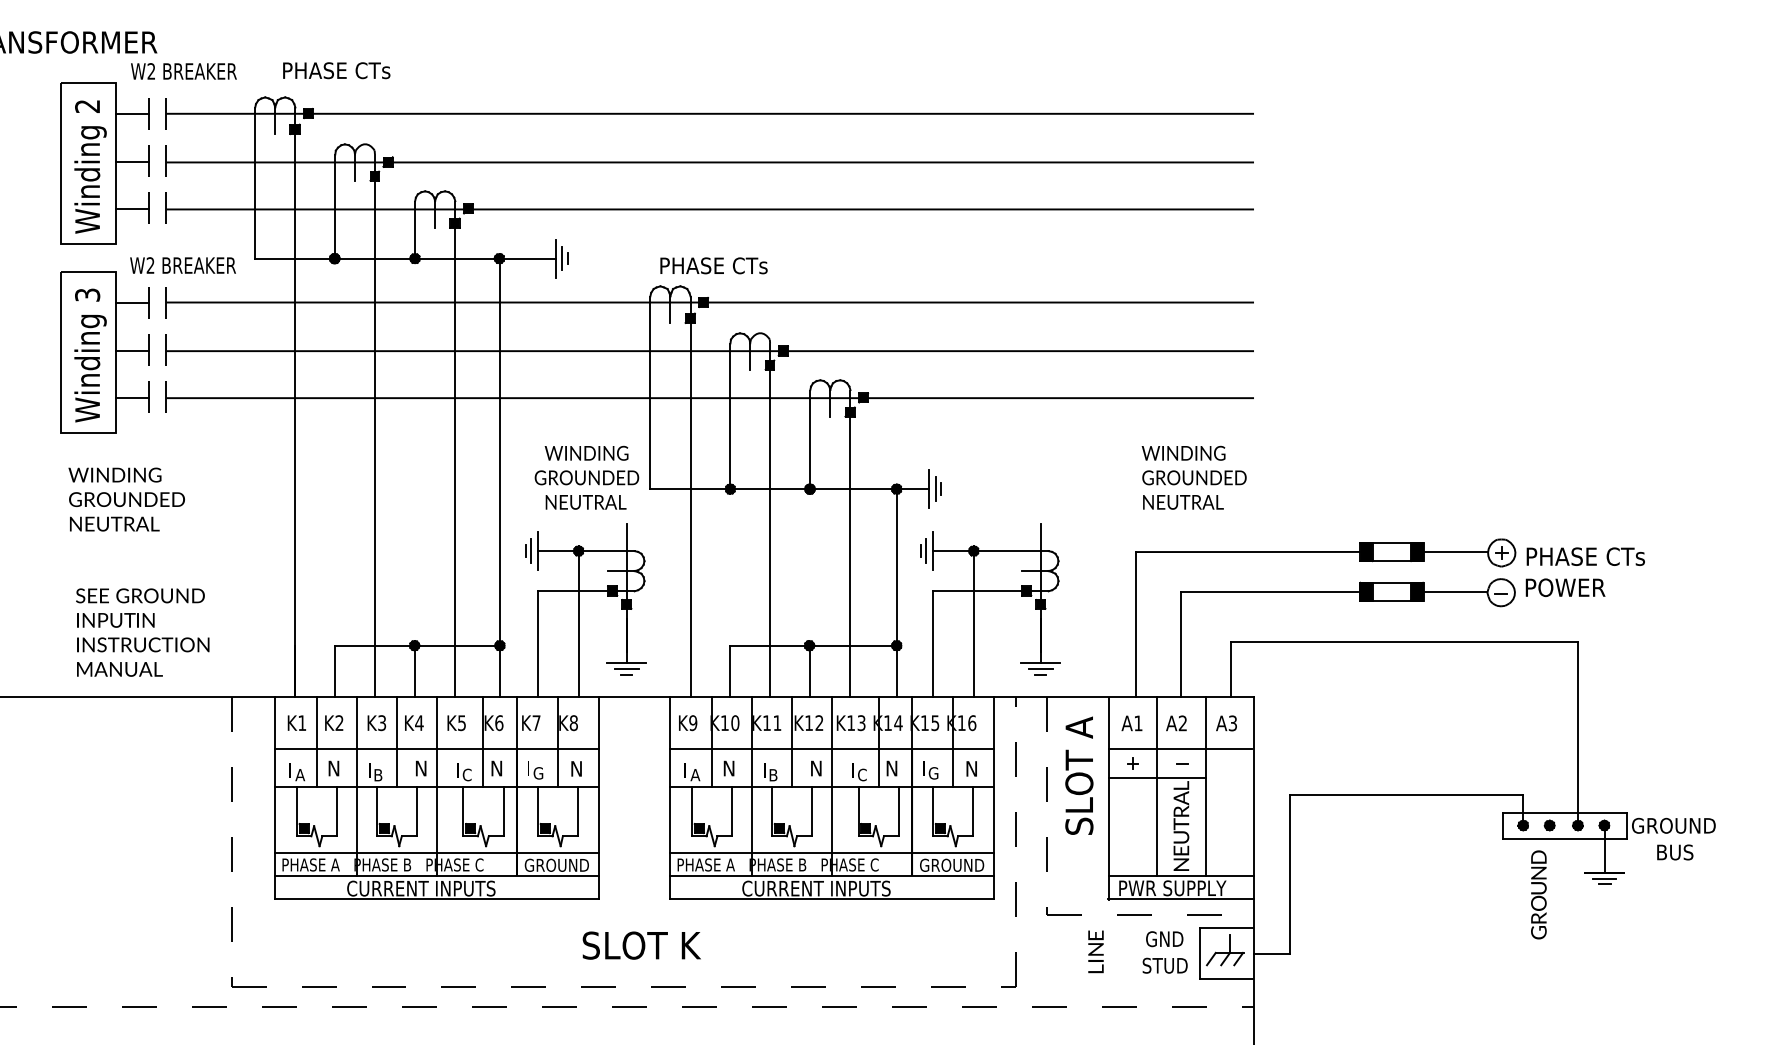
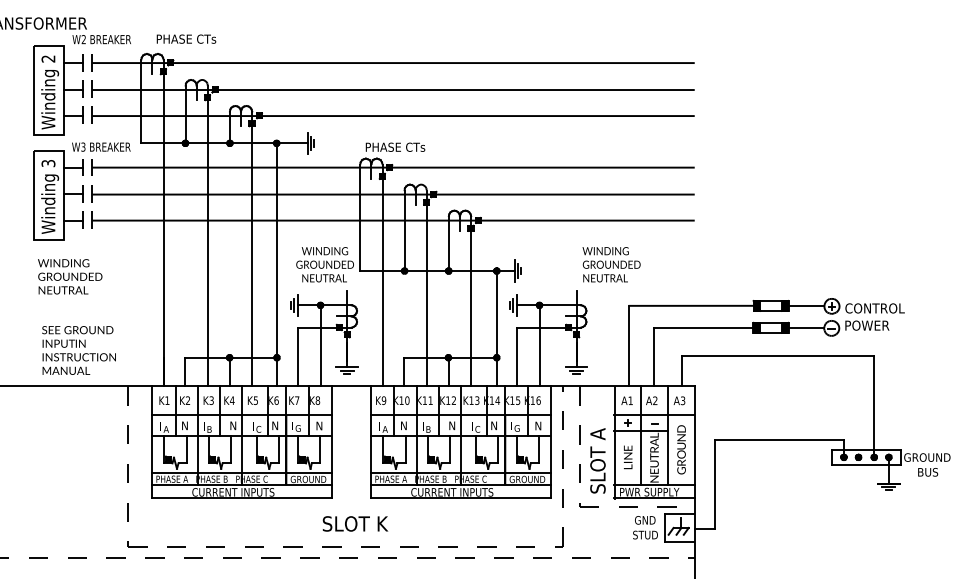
text: (150, 266) -> (83, 147), W2 -> W3
text: (1194, 477) -> (611, 264), moved
text: (1585, 556) -> (878, 308), PHASE CTs -> CONTROL
text: (1078, 775) -> (597, 460), moved
text: (1538, 894) -> (681, 449), moved
text: (1096, 952) -> (628, 457), moved

